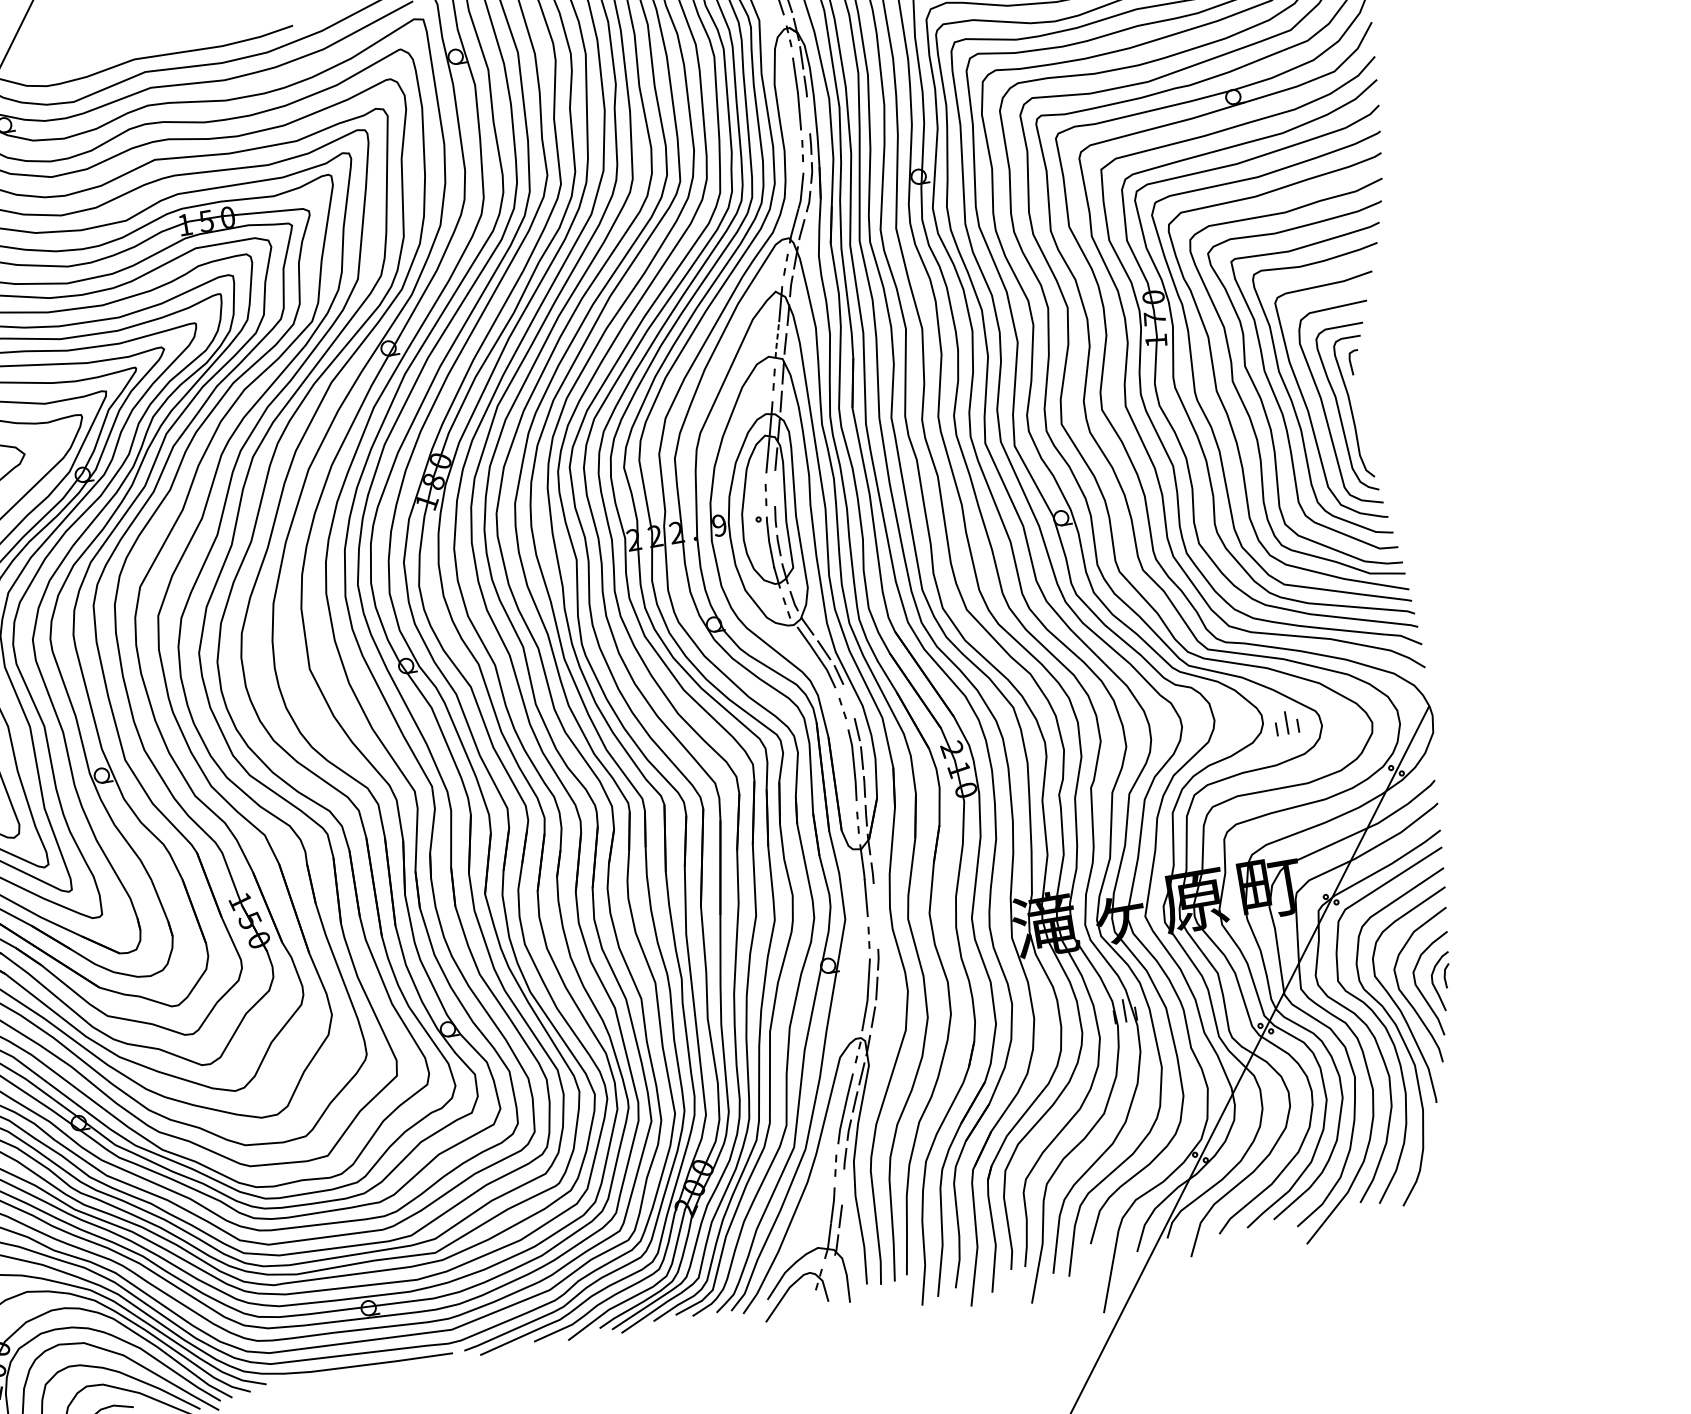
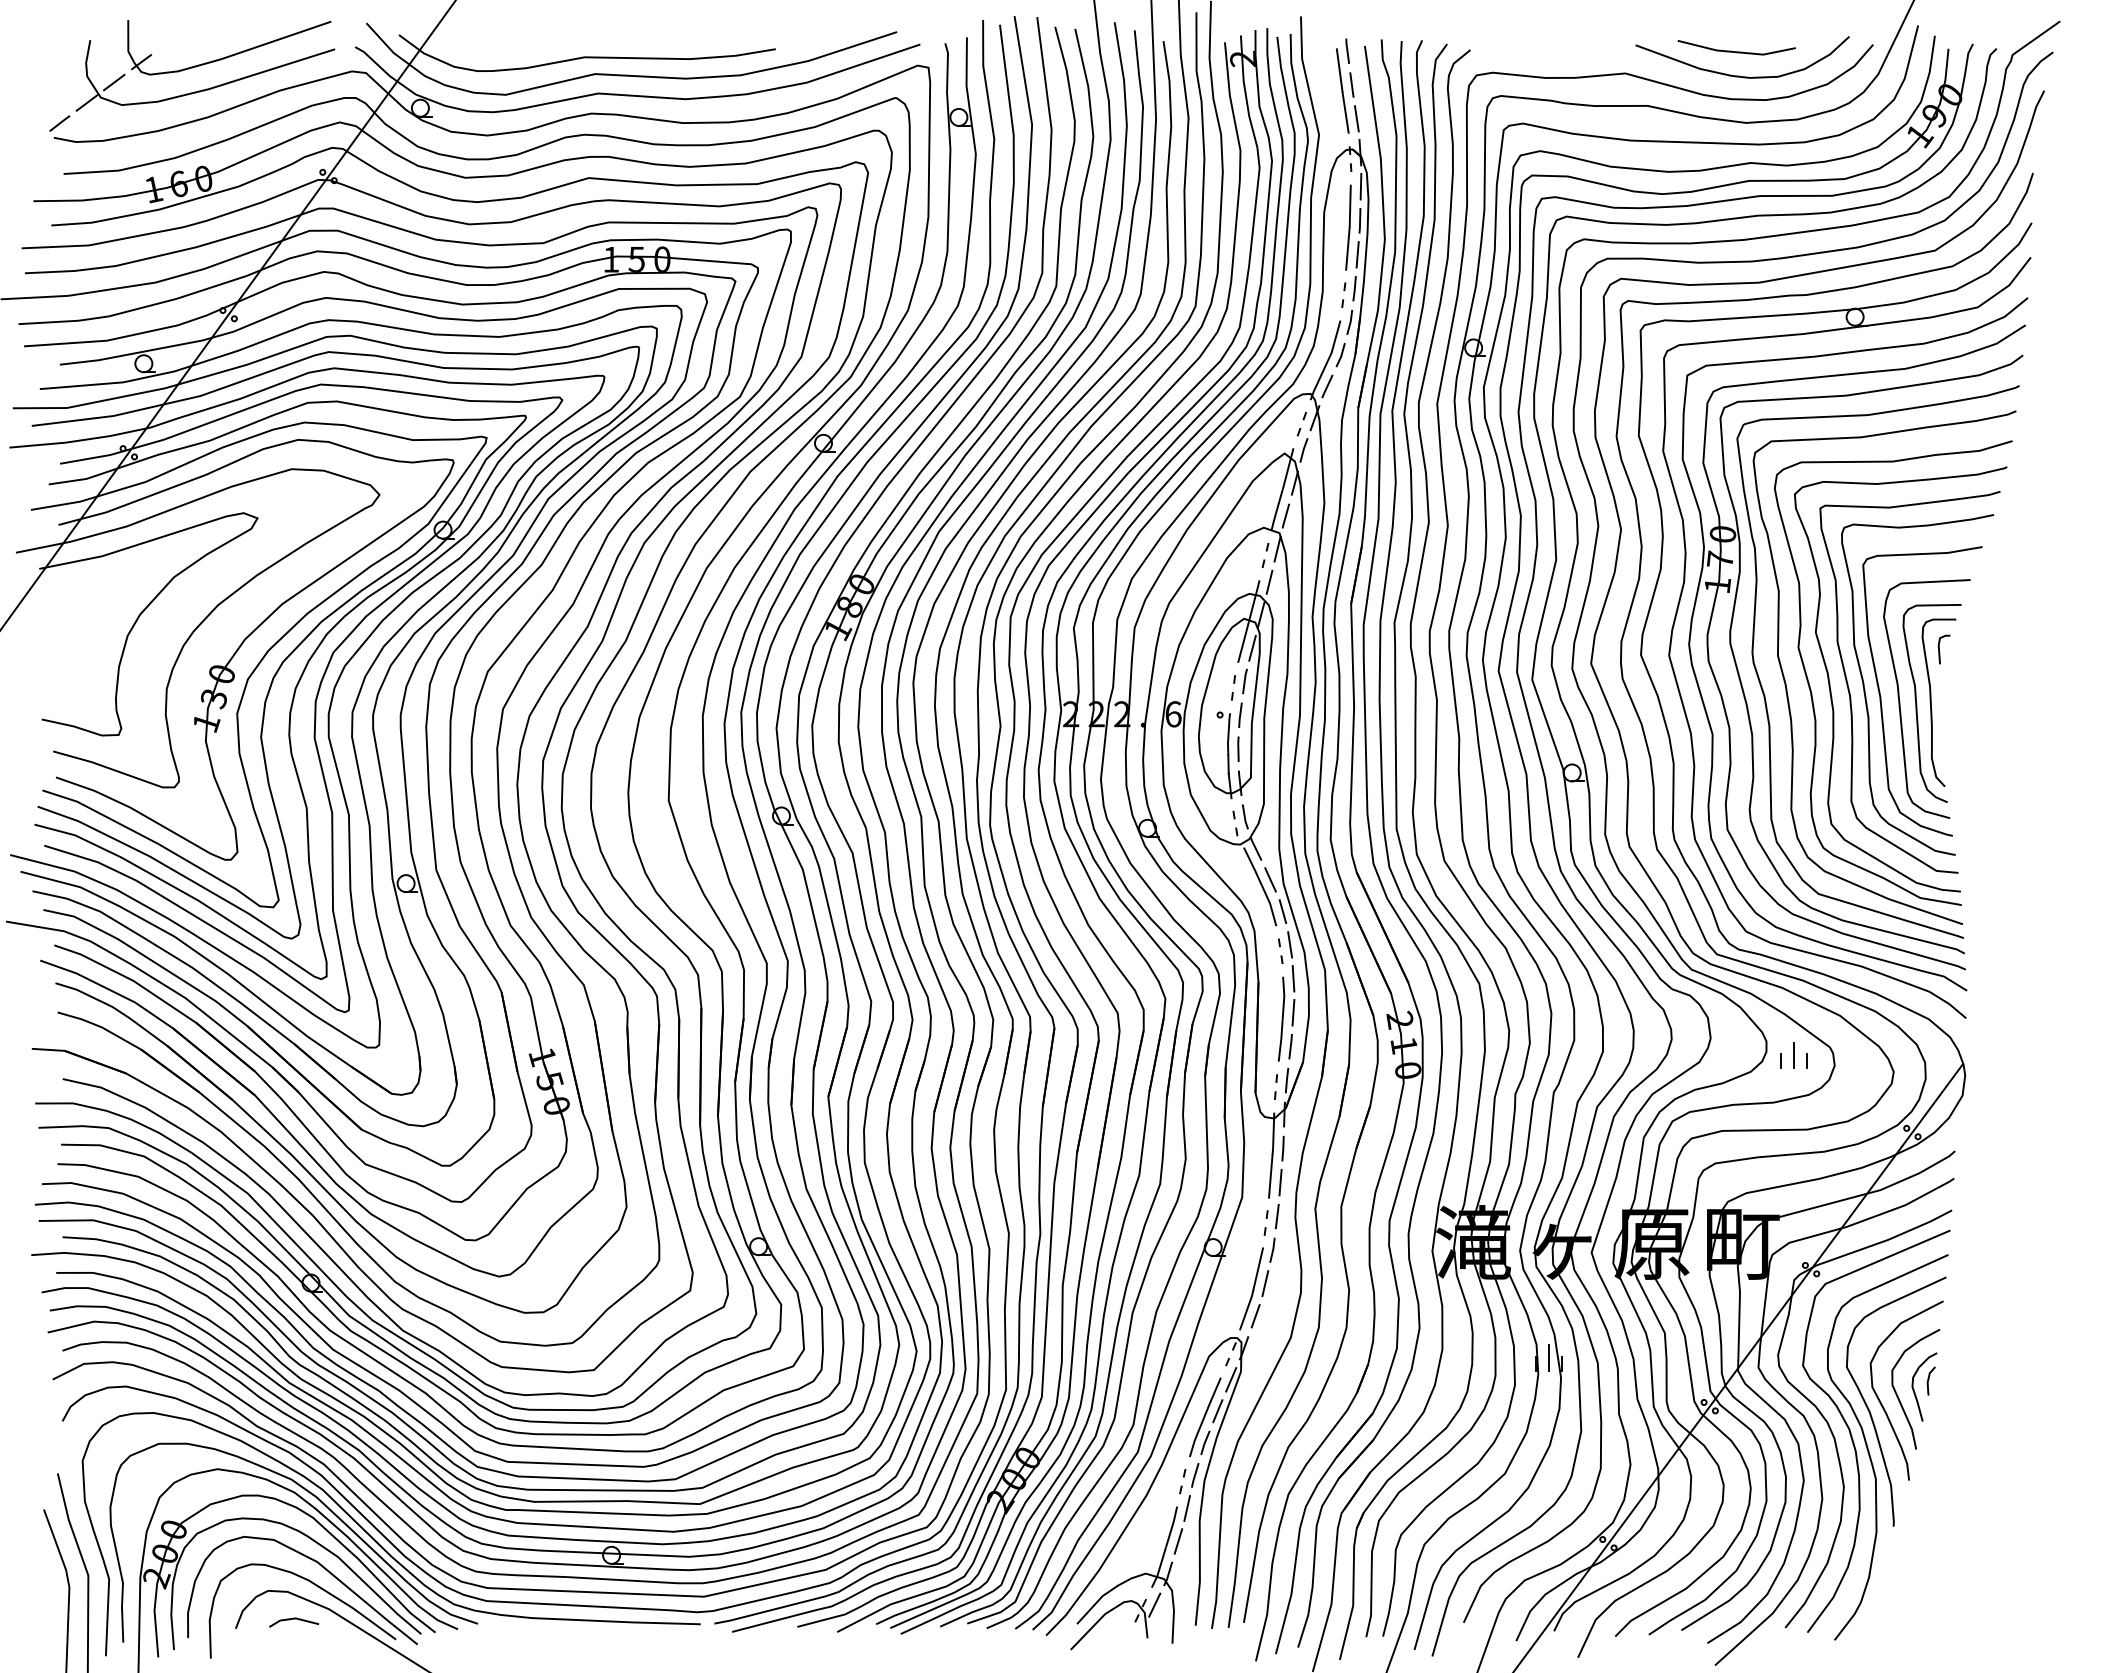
line: (808, 115) -> (1357, 254), added
line: (776, 340) -> (1276, 510), dashed -> solid
line: (774, 488) -> (1244, 681), added
text: (719, 525) -> (1173, 714), 9 -> 6
line: (849, 701) -> (1290, 944), added
line: (875, 913) -> (1278, 1196), added
line: (842, 1187) -> (1186, 1508), added
line: (829, 1272) -> (1154, 1604), added

